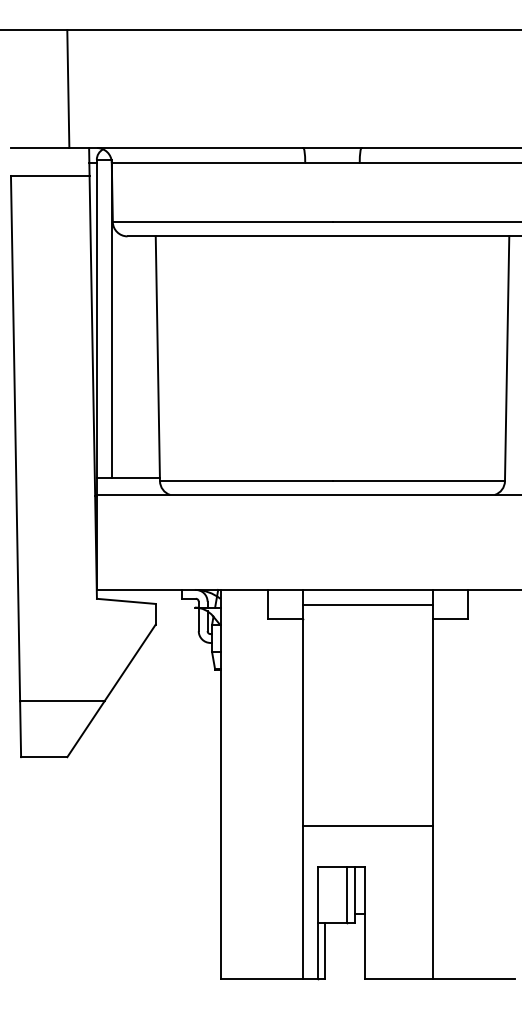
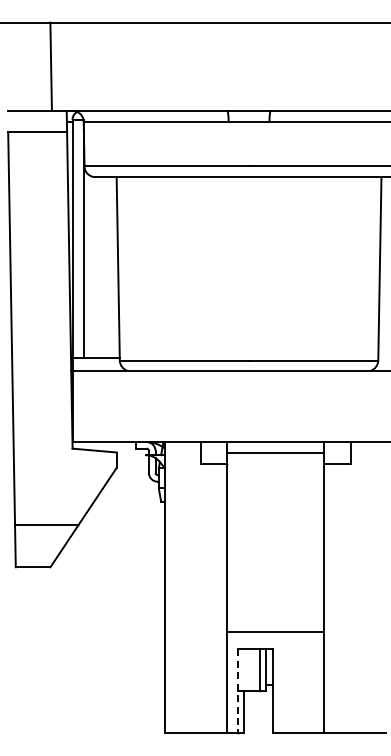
line: (367, 825) -> (275, 631), moved
line: (318, 922) -> (238, 691), solid -> dashed

